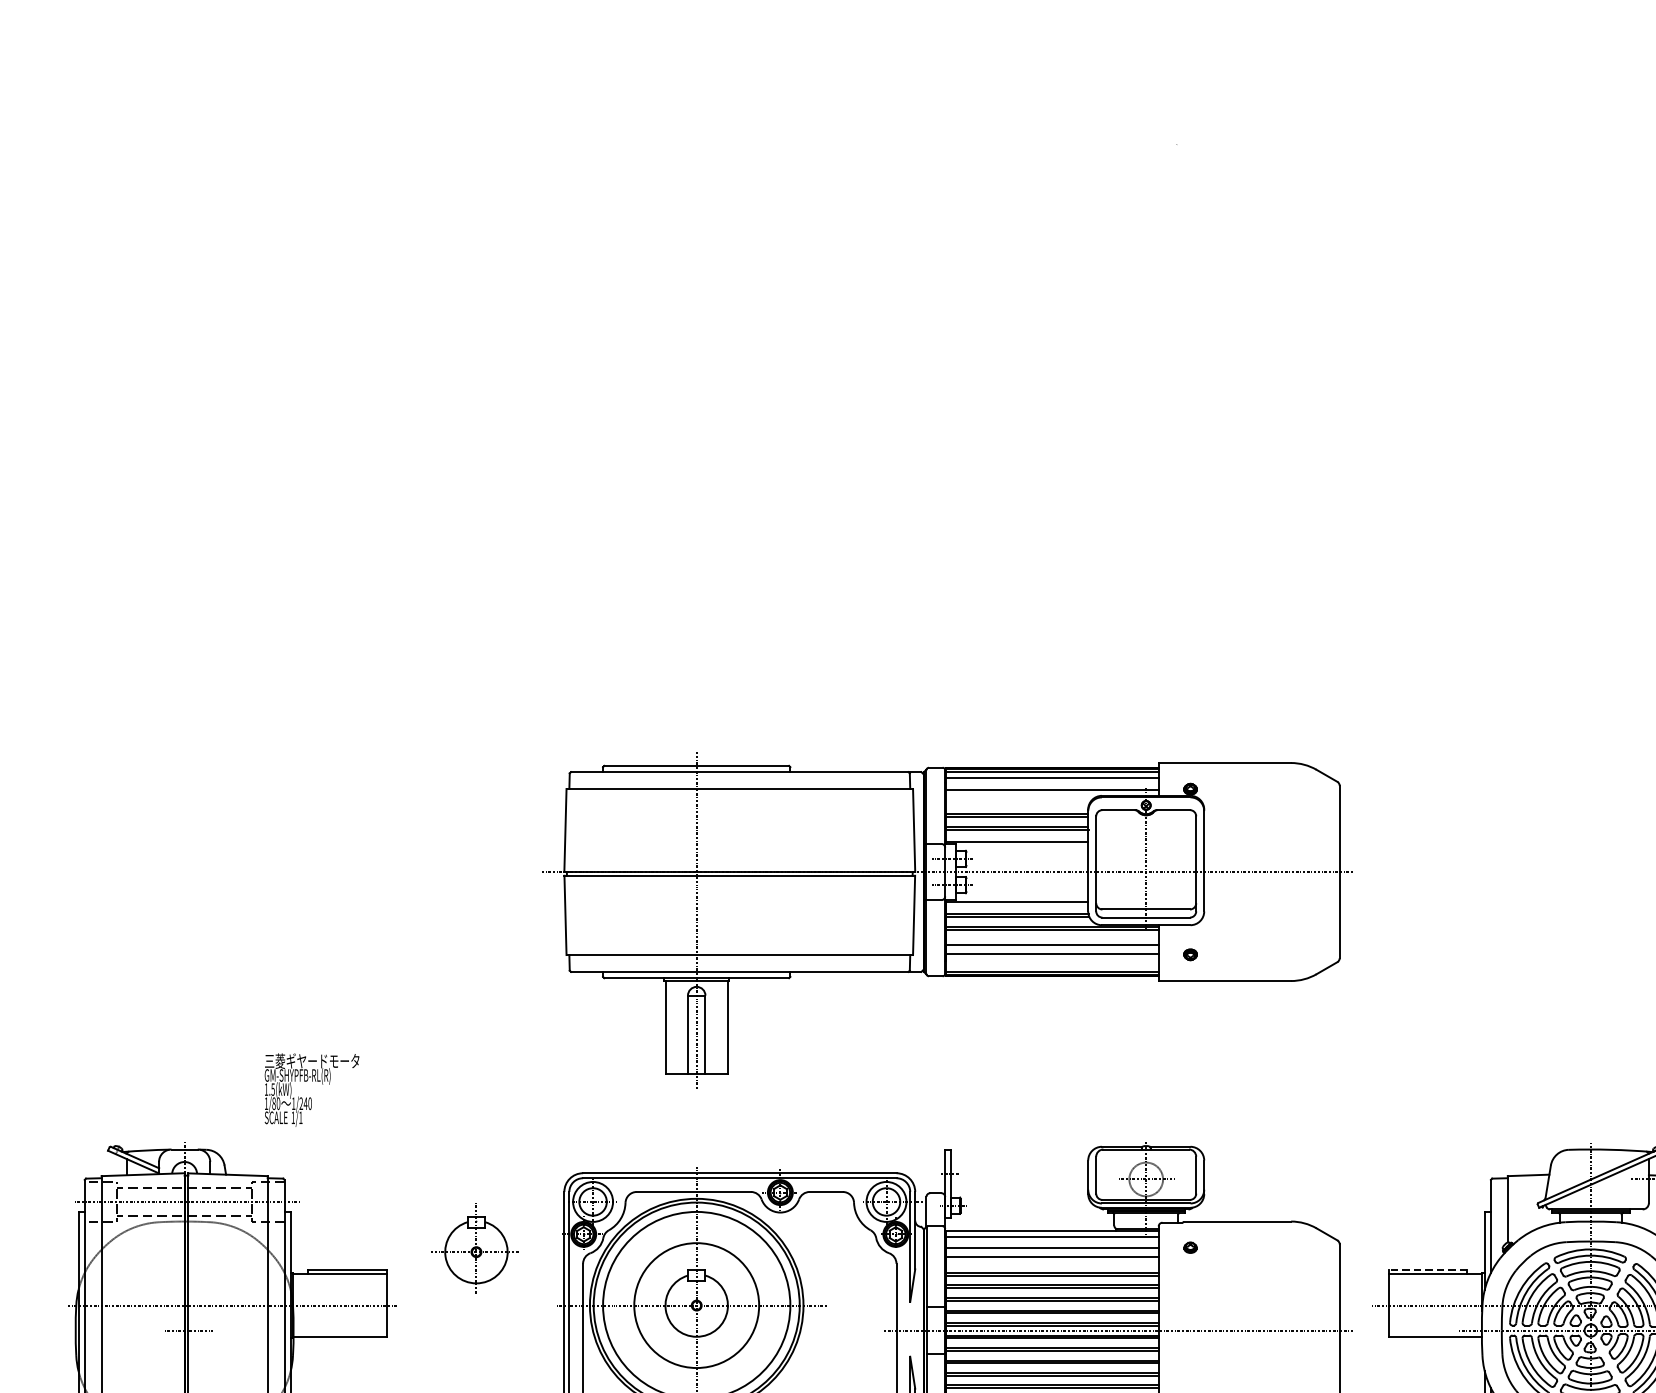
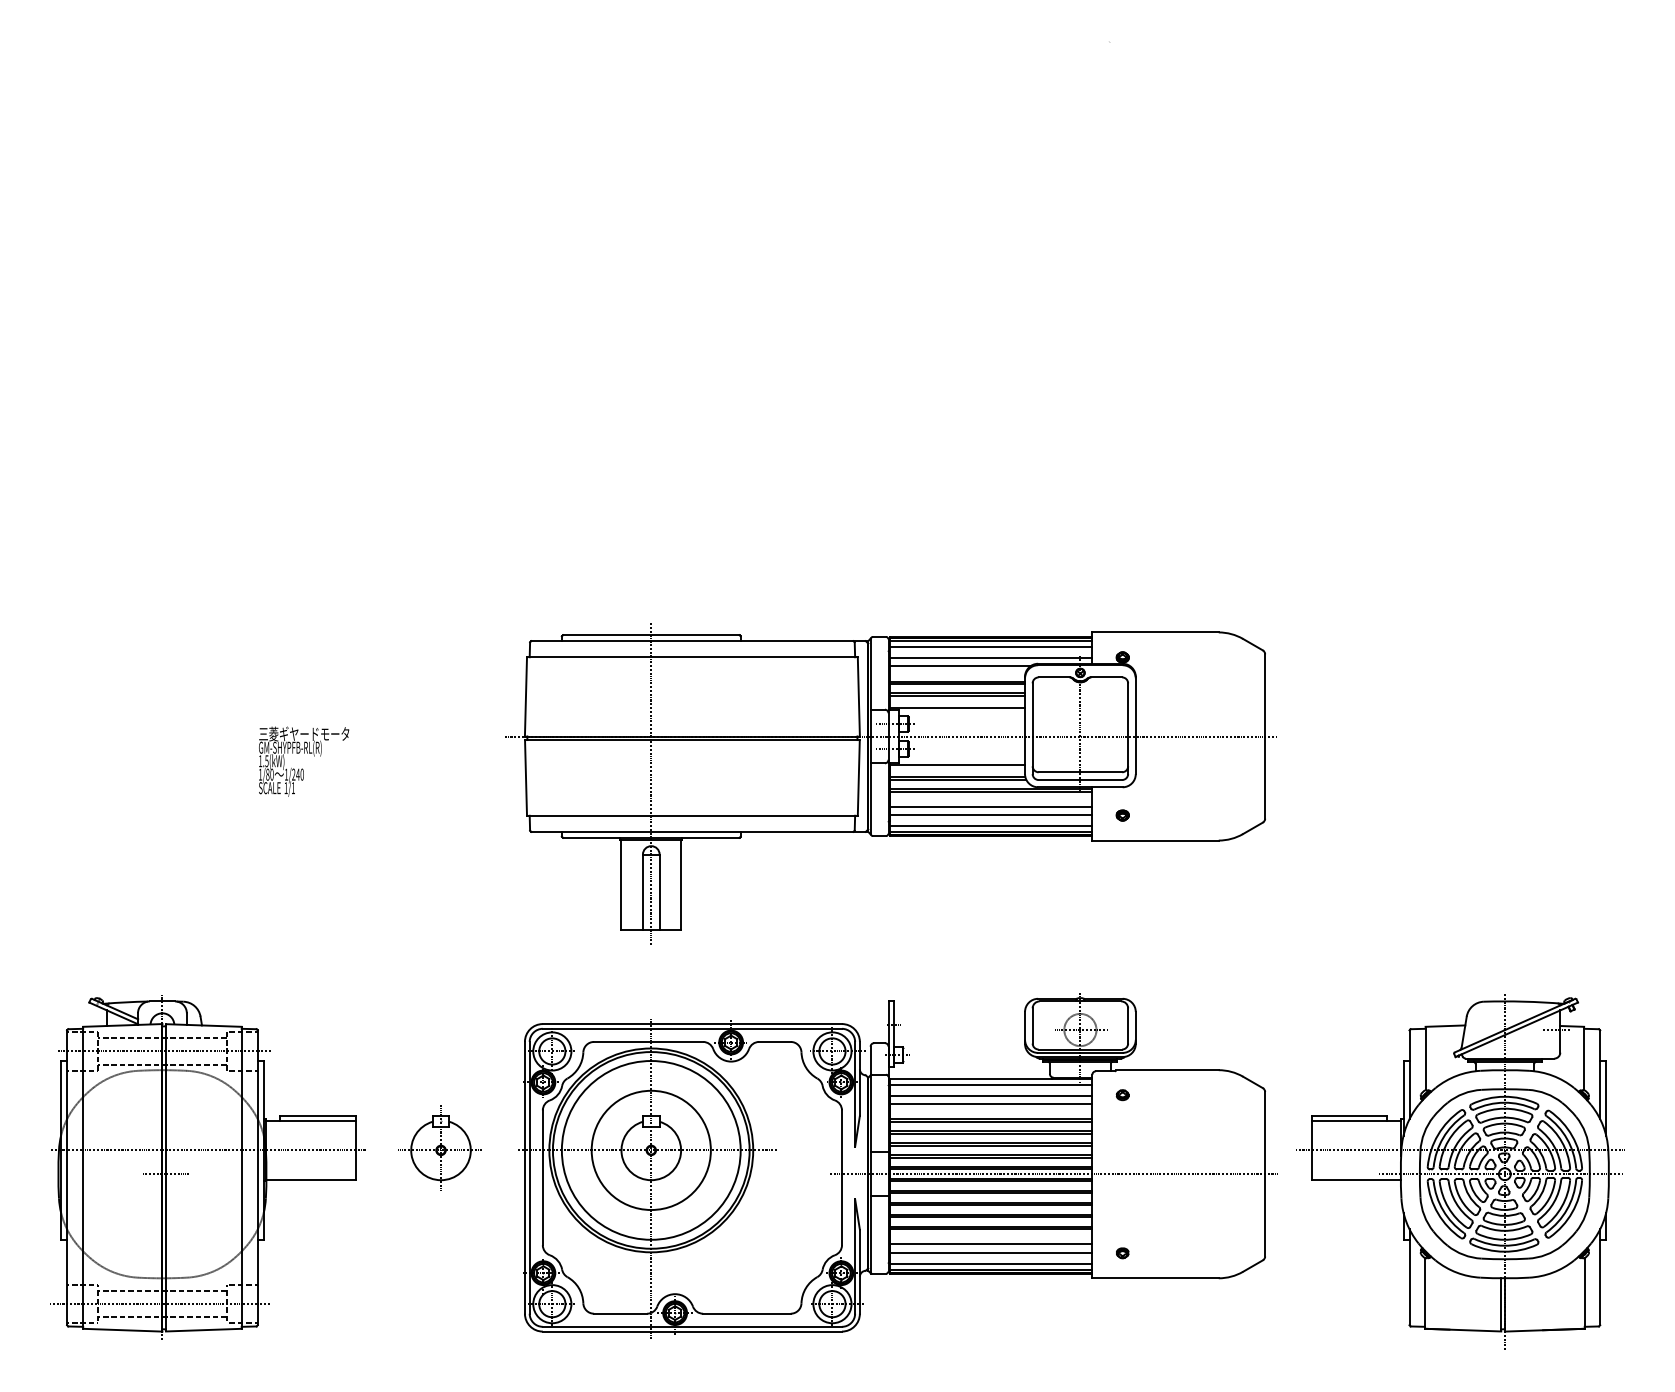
line: (1019, 798) -> (959, 666), added
line: (1052, 965) -> (990, 825), added
text: (312, 1089) -> (304, 761), moved
part: (474, 1249) -> (439, 1147), moved
line: (1428, 1270) -> (1349, 1116), dashed -> solid

